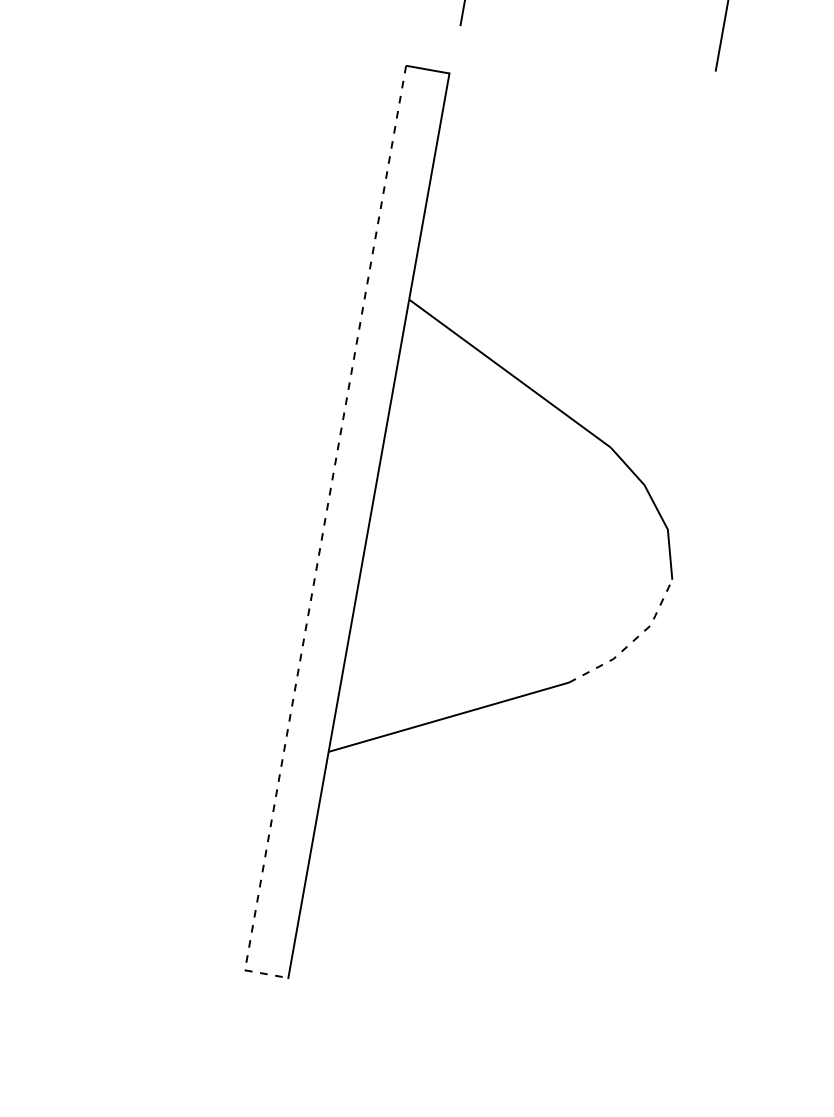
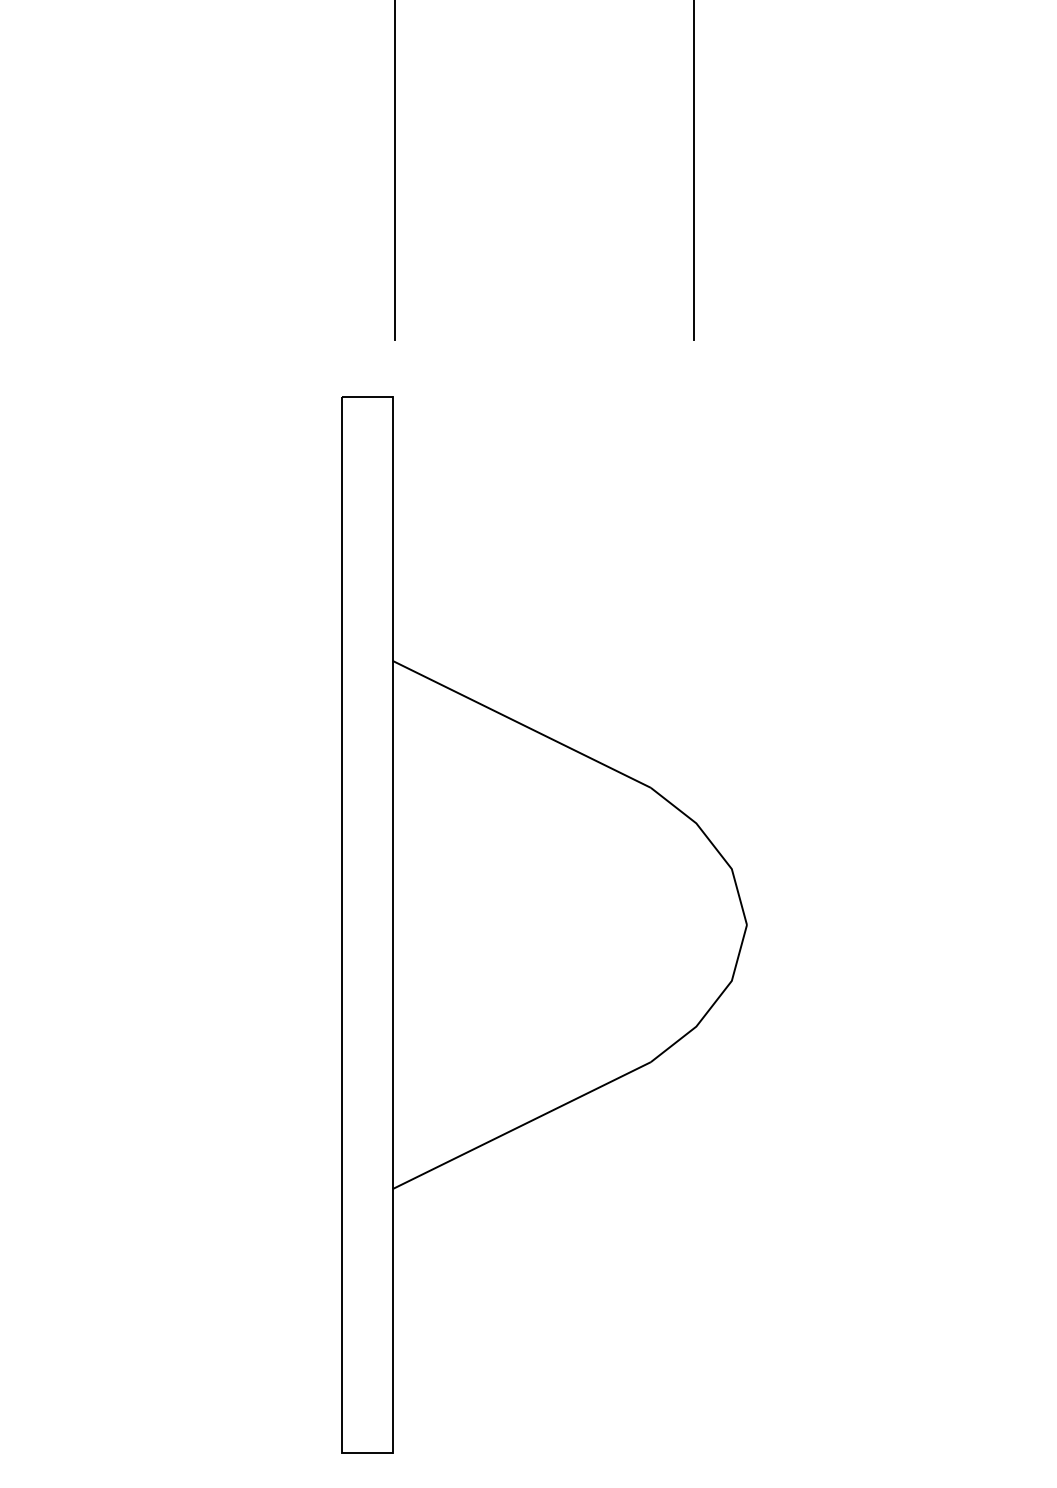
line: (321, 540) -> (341, 951), dashed -> solid
line: (632, 642) -> (714, 1003), dashed -> solid

